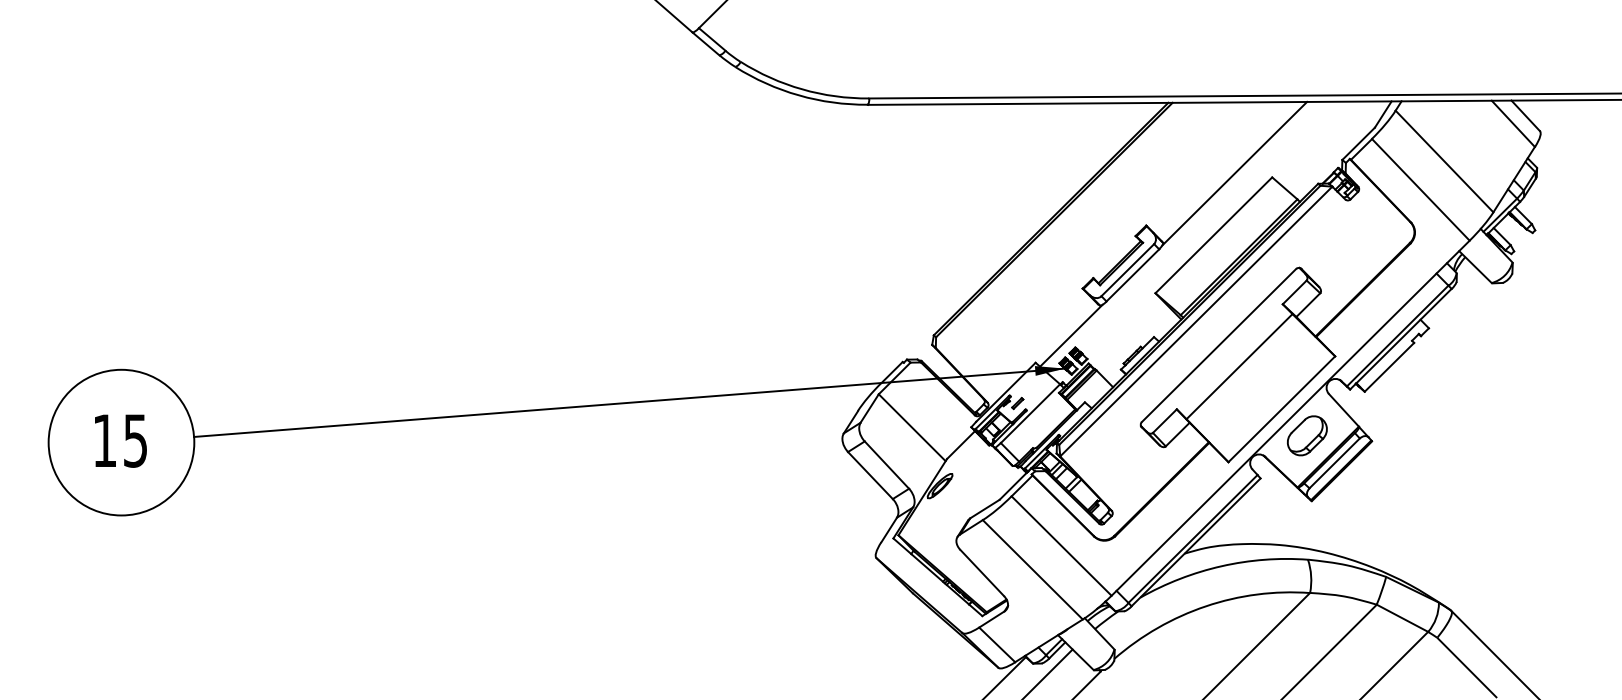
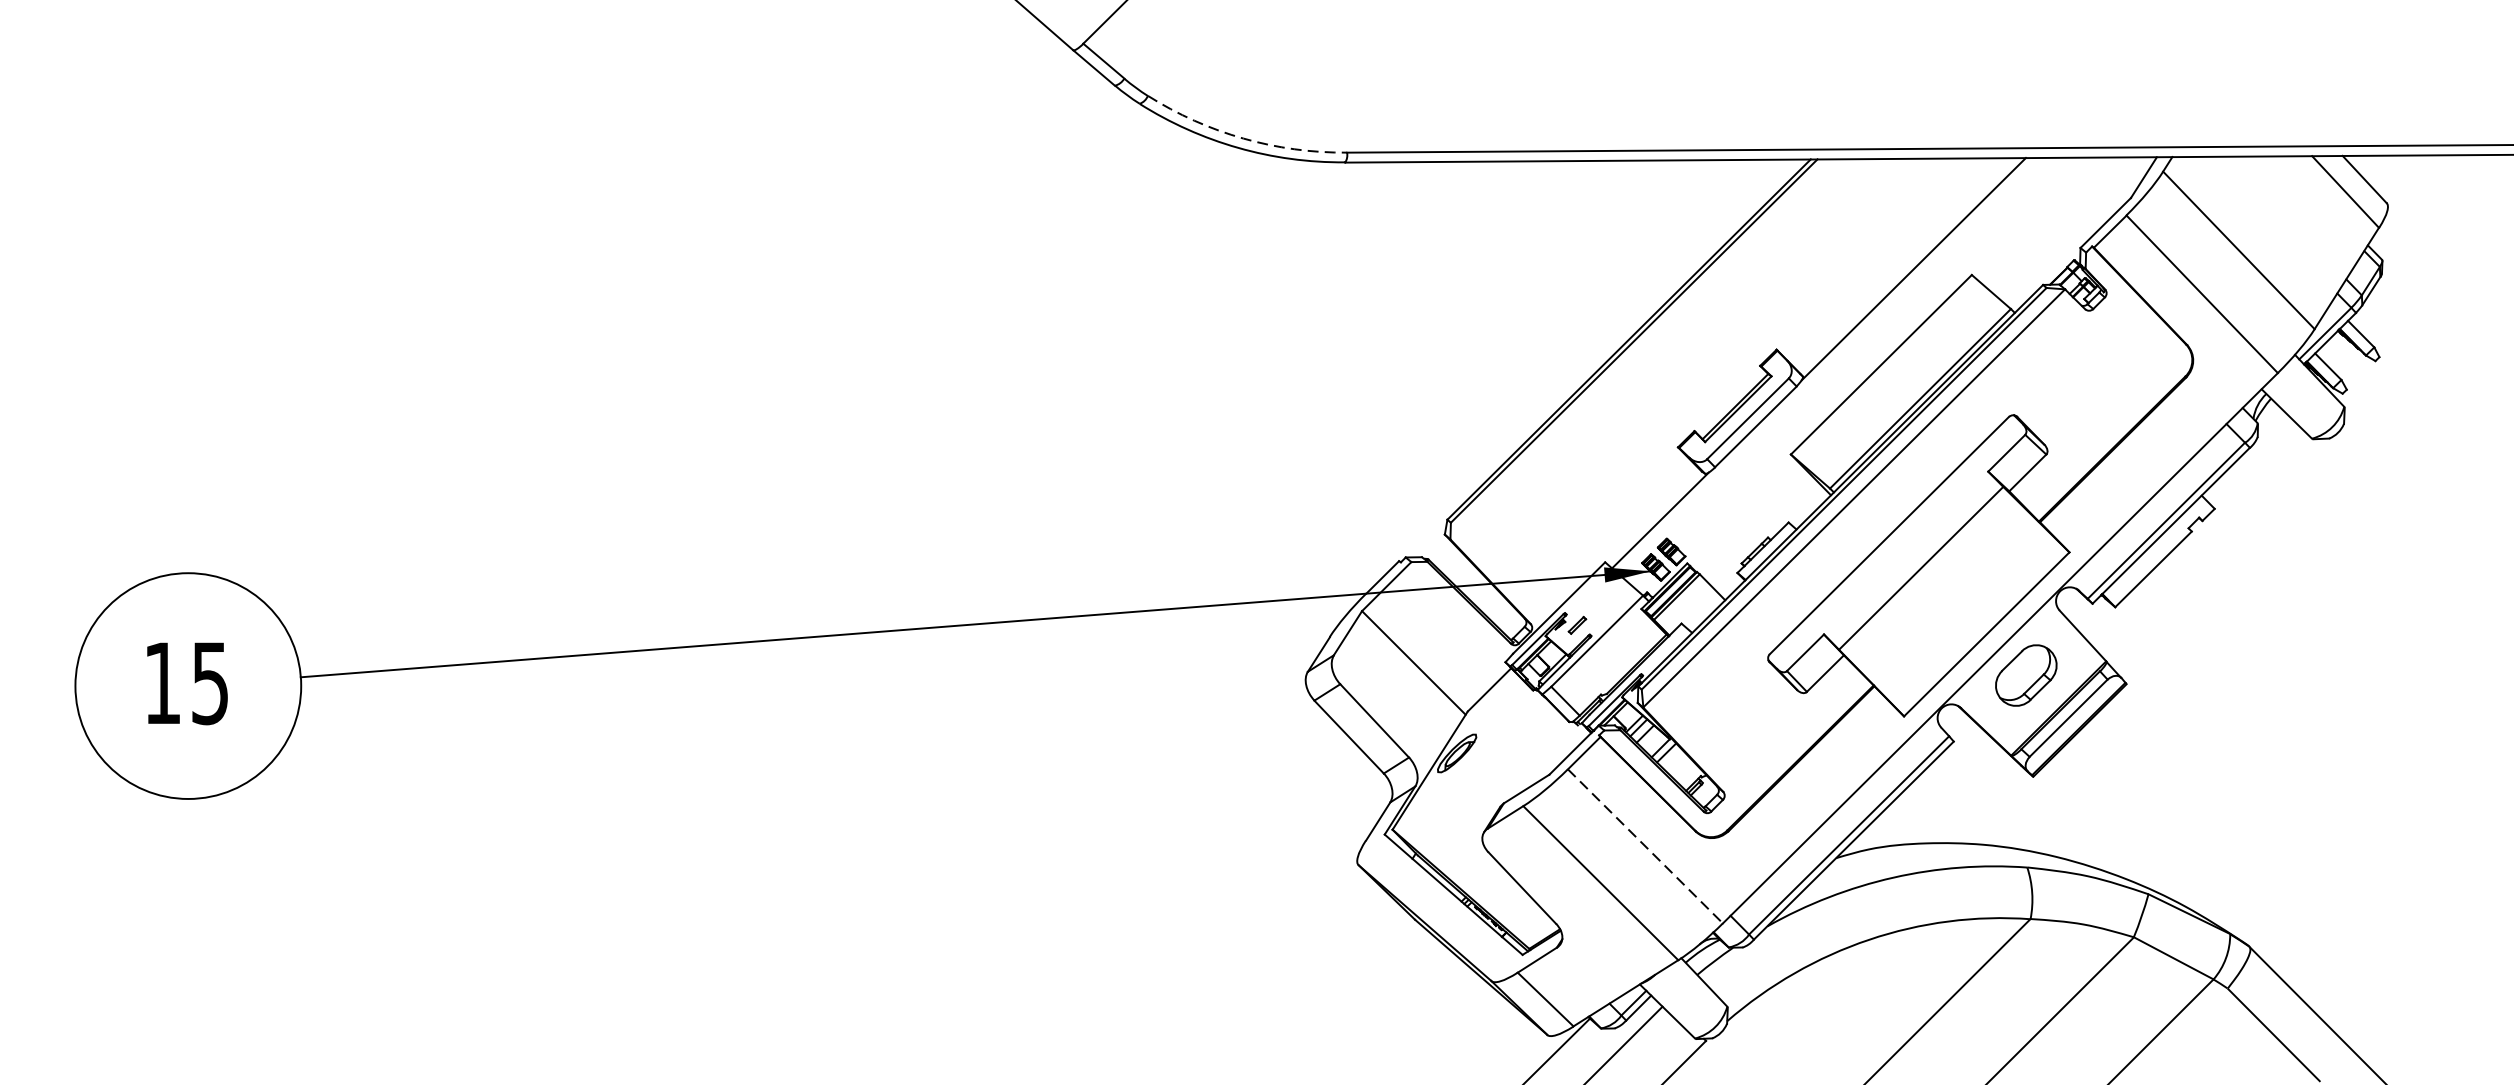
arc: (802, 89) -> (1243, 138), solid -> dashed
line: (1061, 546) -> (1645, 847), solid -> dashed

